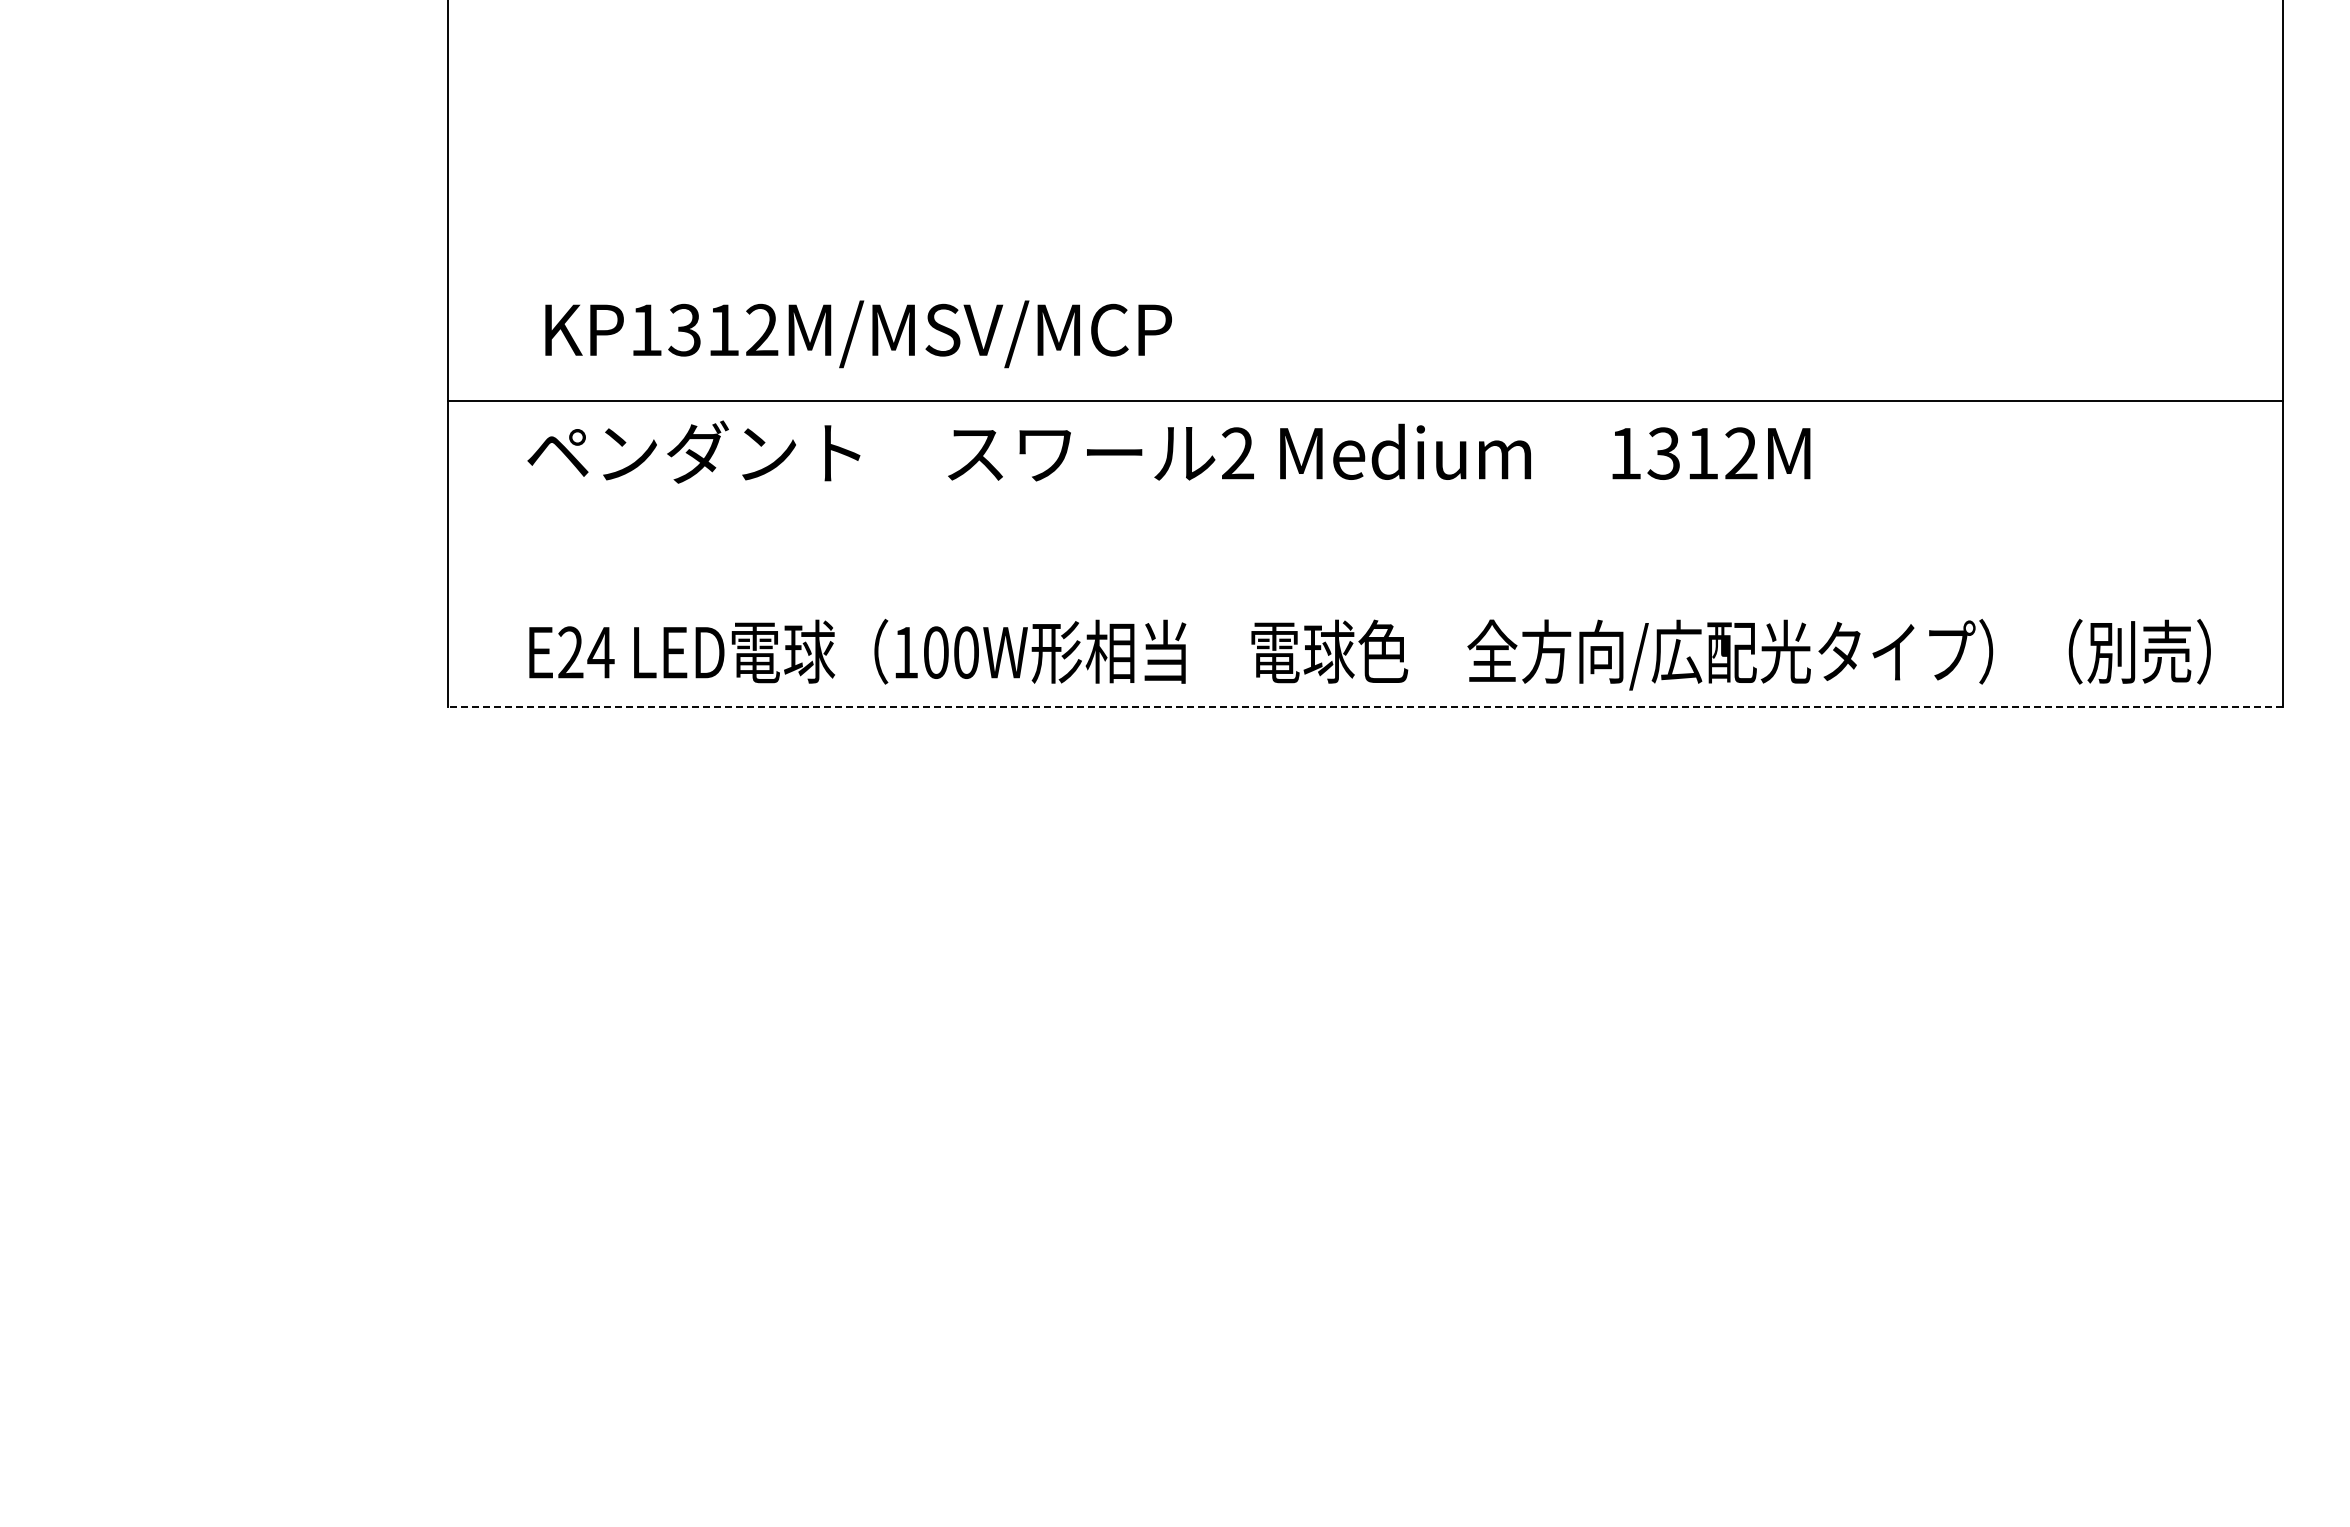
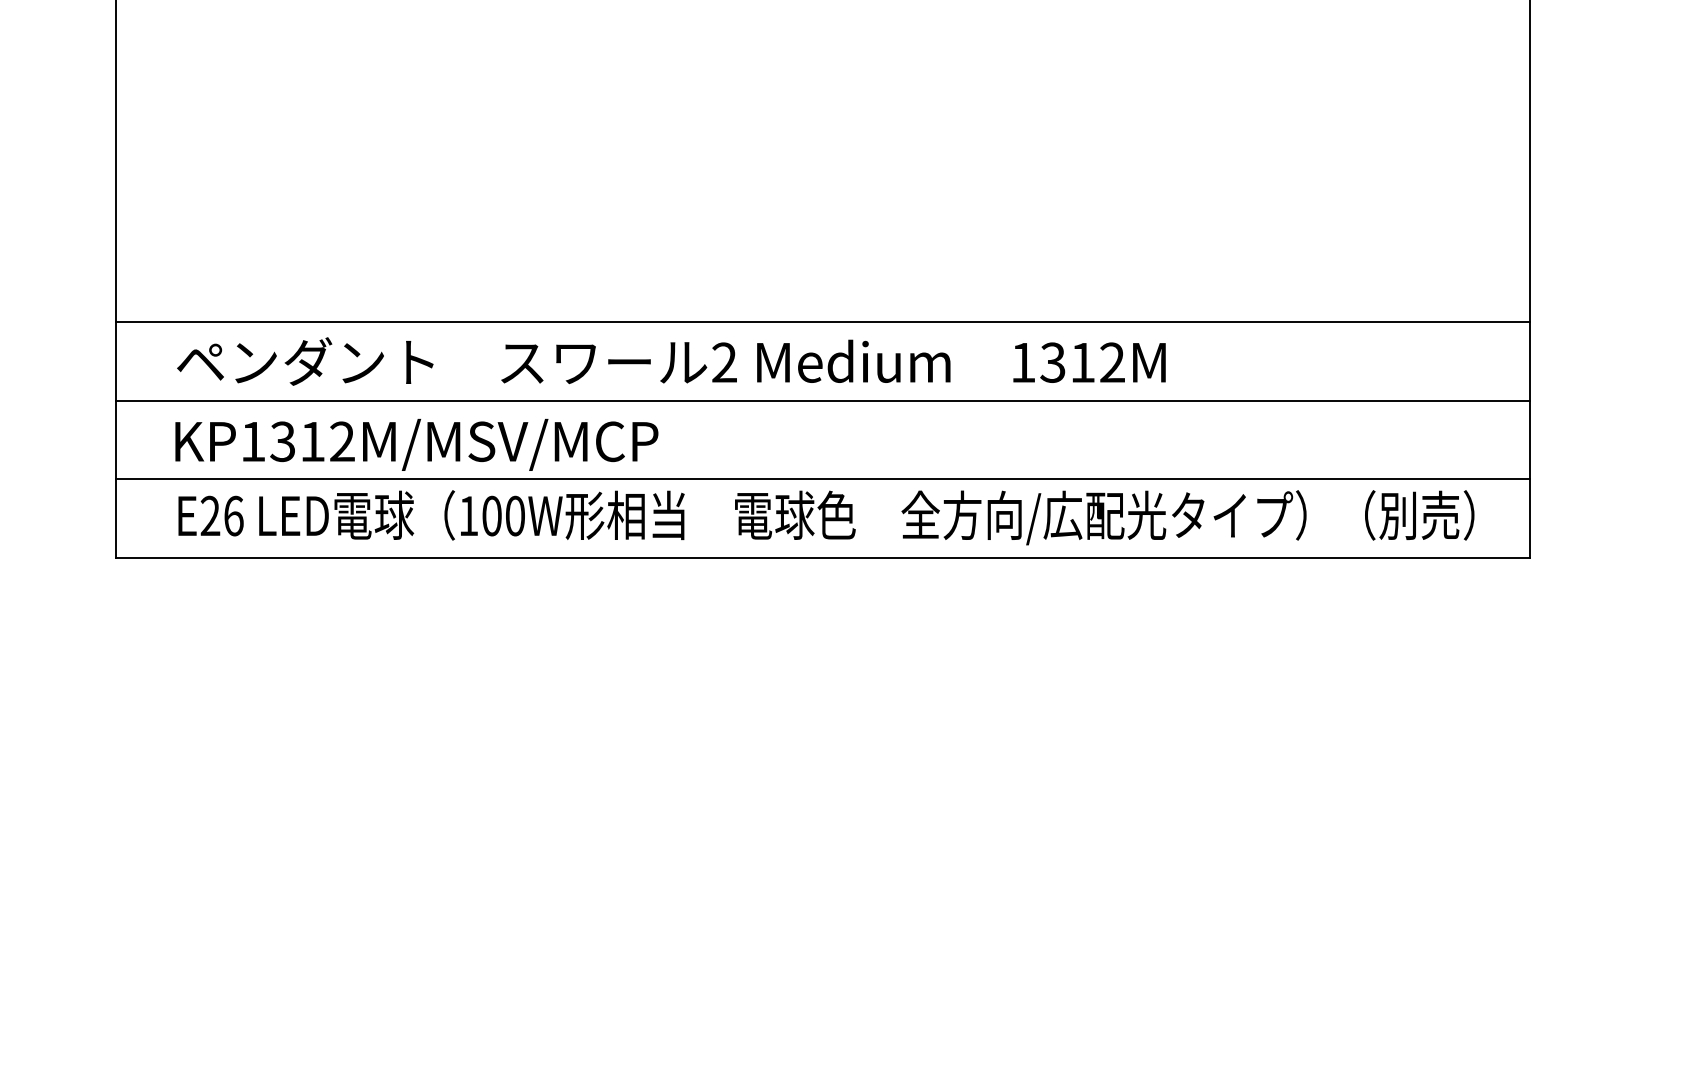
text: (858, 334) -> (416, 445), moved
line: (1365, 503) -> (822, 401), added
line: (1365, 604) -> (822, 478), added
text: (600, 652) -> (233, 515), E24 -> E26
line: (1365, 706) -> (822, 557), dashed -> solid

